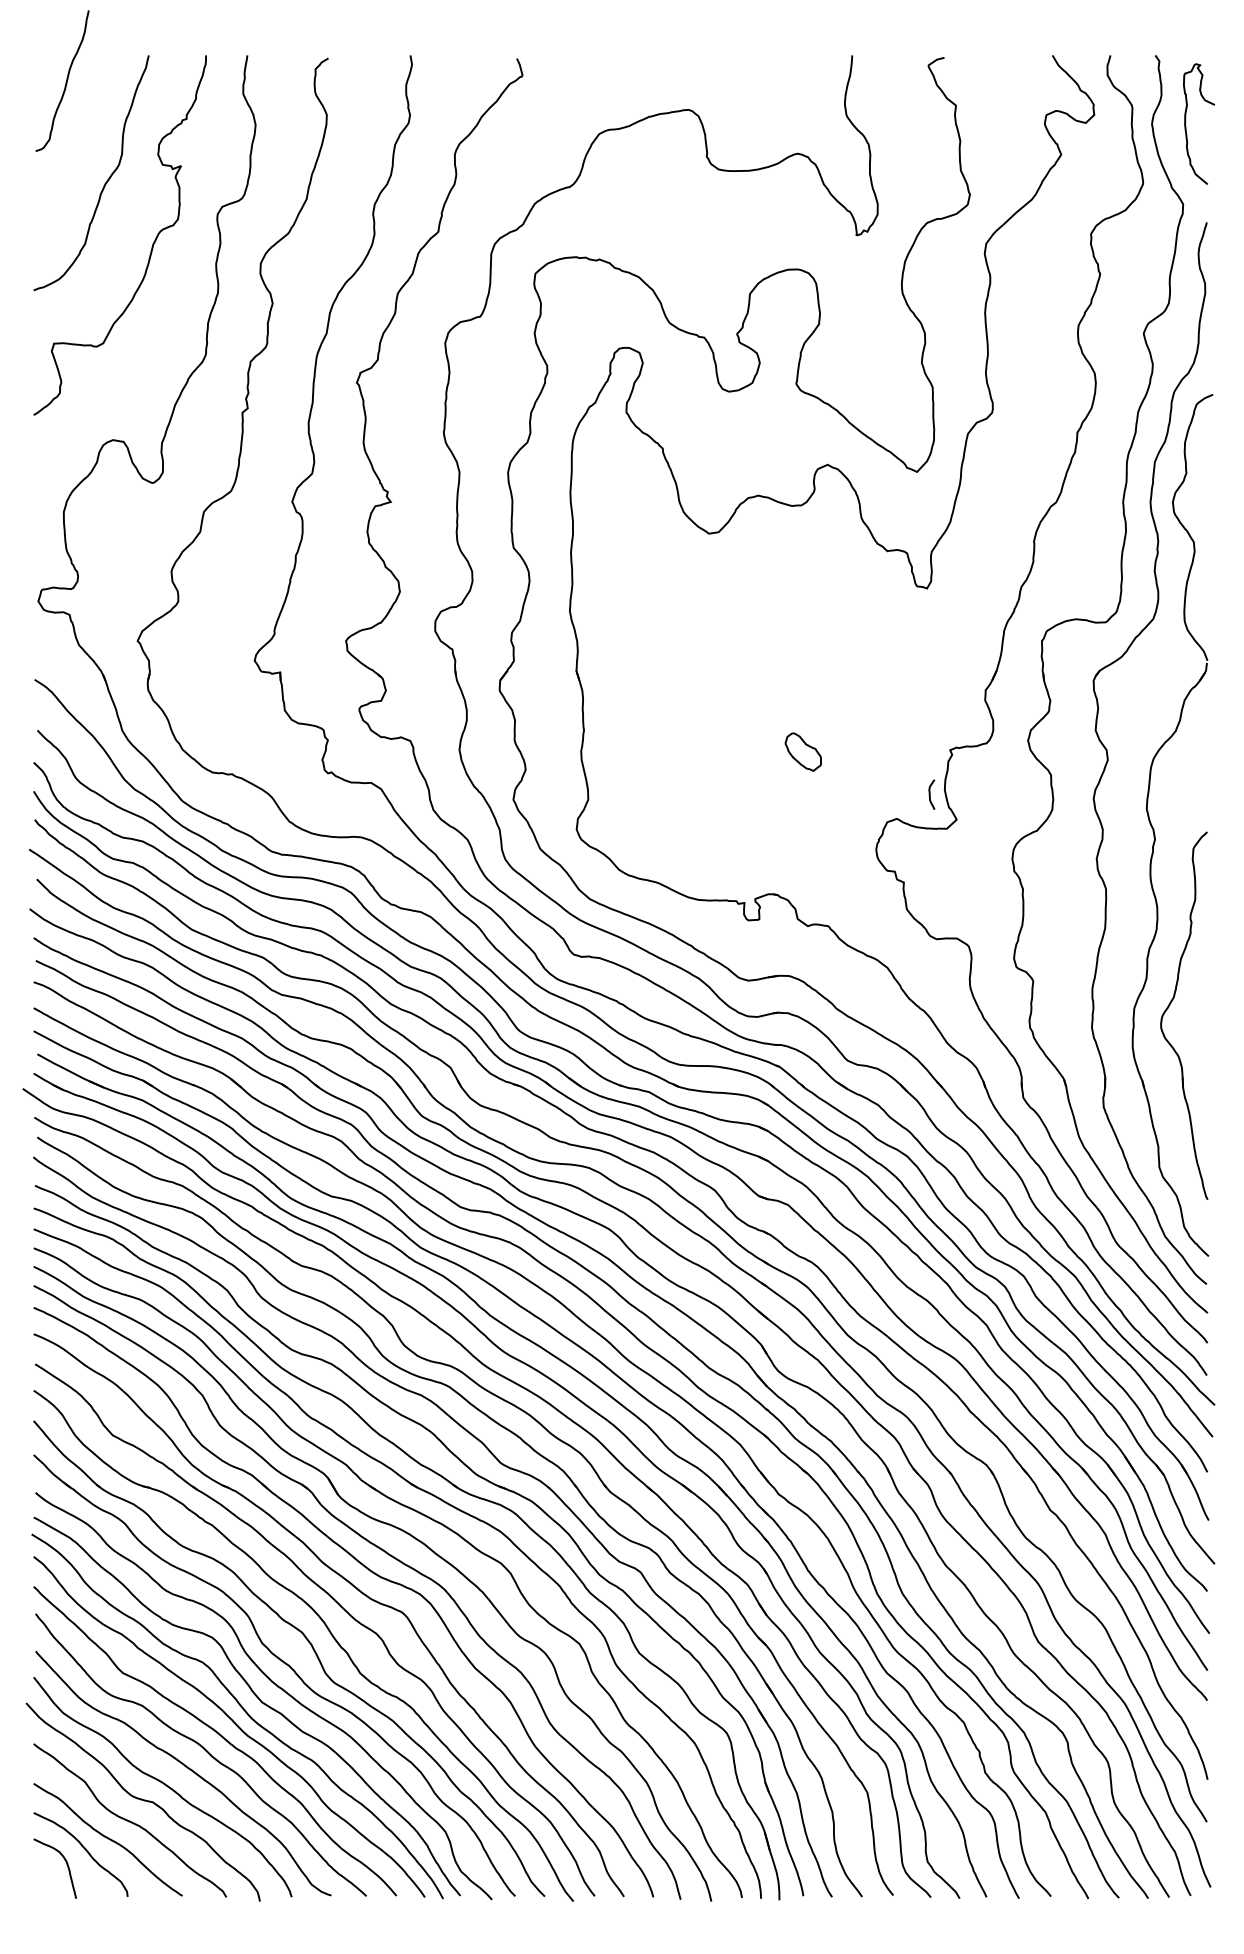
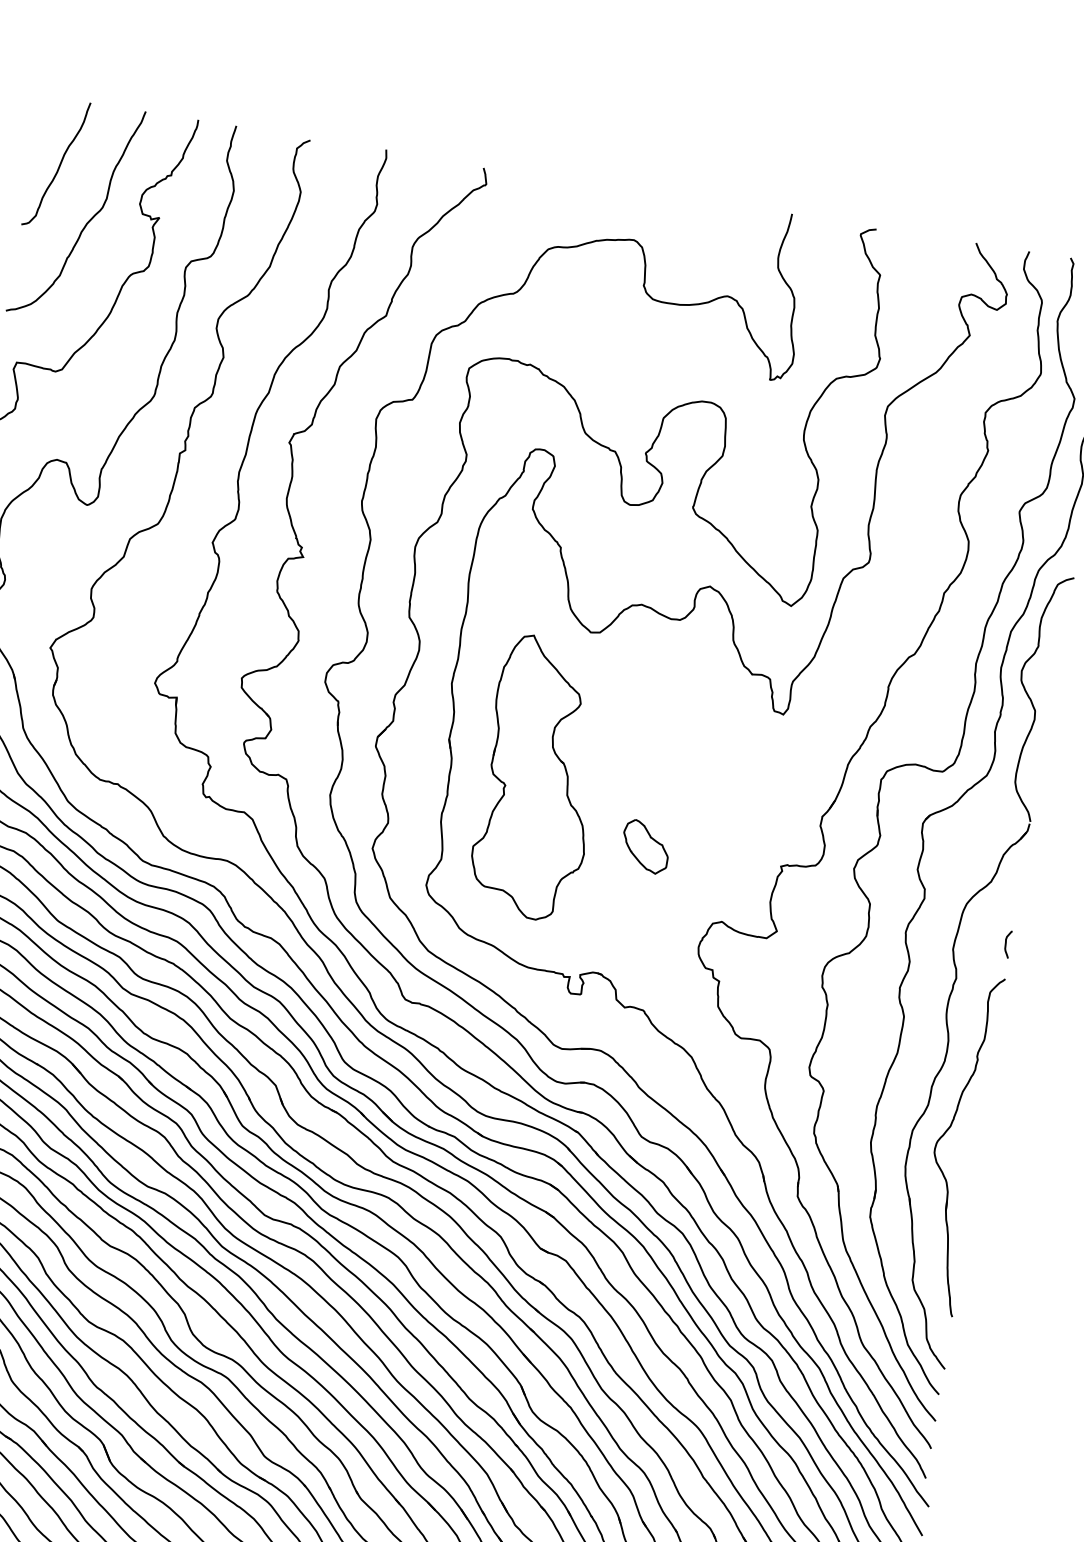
curve: (65, 82) -> (58, 165), moved
part: (679, 696) -> (540, 777), added
part: (803, 751) -> (646, 846), size x1.43
curve: (930, 794) -> (1006, 943), moved

